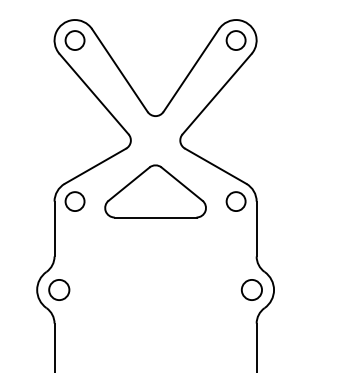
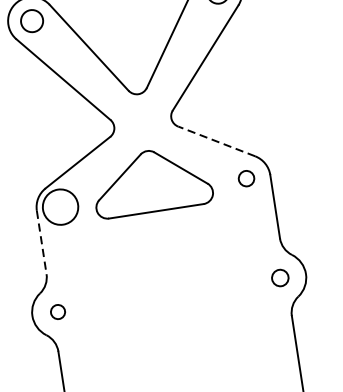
line: (215, 165) -> (216, 140), solid -> dashed
circle: (74, 201) -> (59, 207), size x1.6
circle: (235, 201) -> (245, 178), size x0.7
line: (54, 229) -> (41, 243), solid -> dashed
circle: (59, 289) -> (58, 311), size x0.6
circle: (251, 289) -> (279, 277), size x0.7

